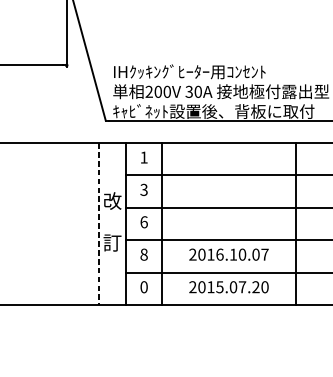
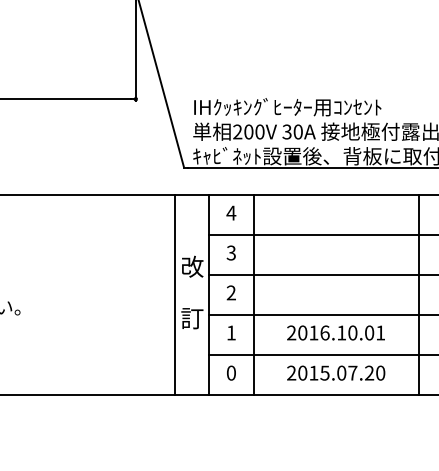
text: (144, 157) -> (231, 212), 1 -> 4
text: (144, 221) -> (231, 292), 6 -> 2
line: (98, 224) -> (175, 295), dashed -> solid
text: (143, 254) -> (230, 332), 8 -> 1
text: (264, 254) -> (380, 332), 2016.10.07 -> 2016.10.01

